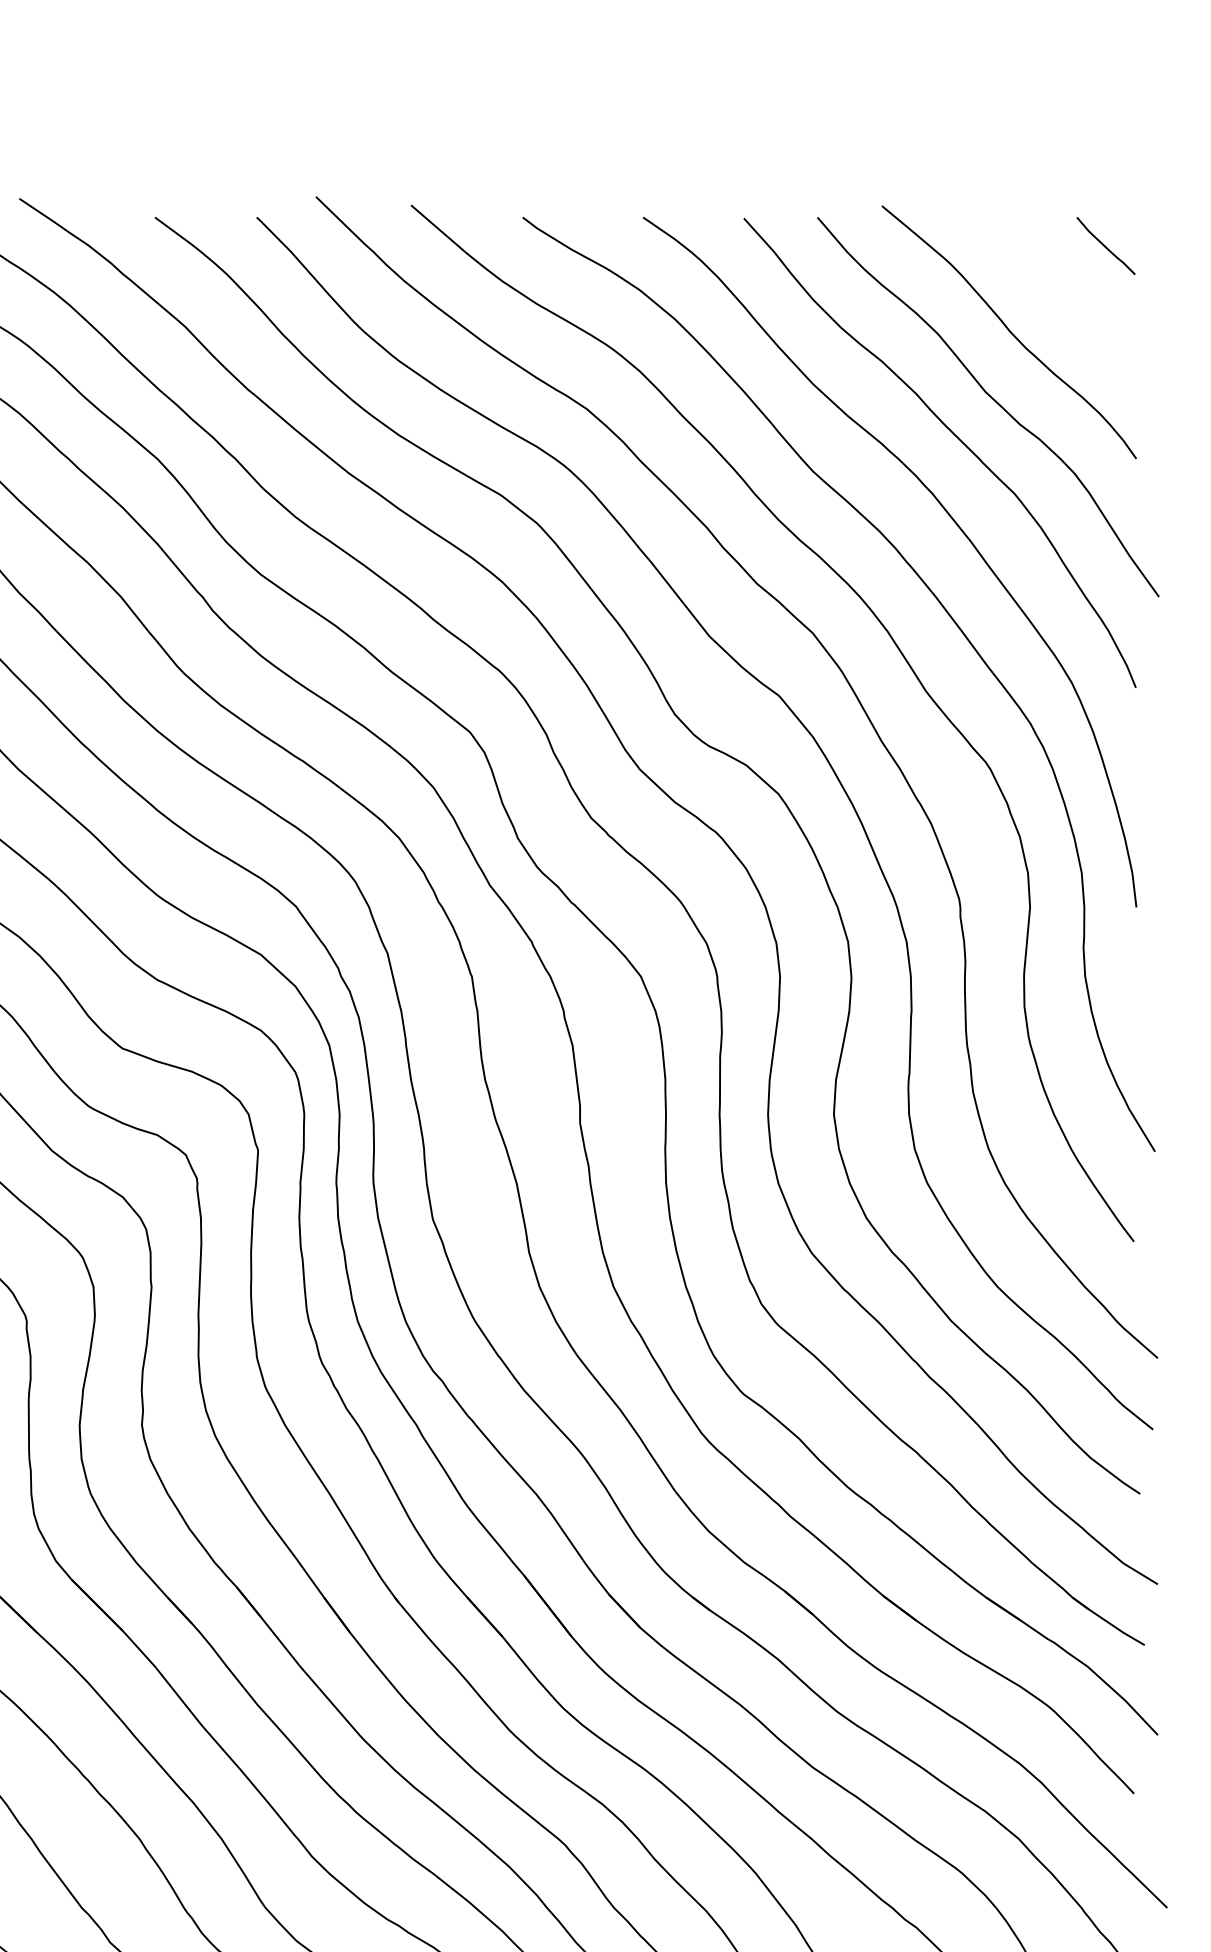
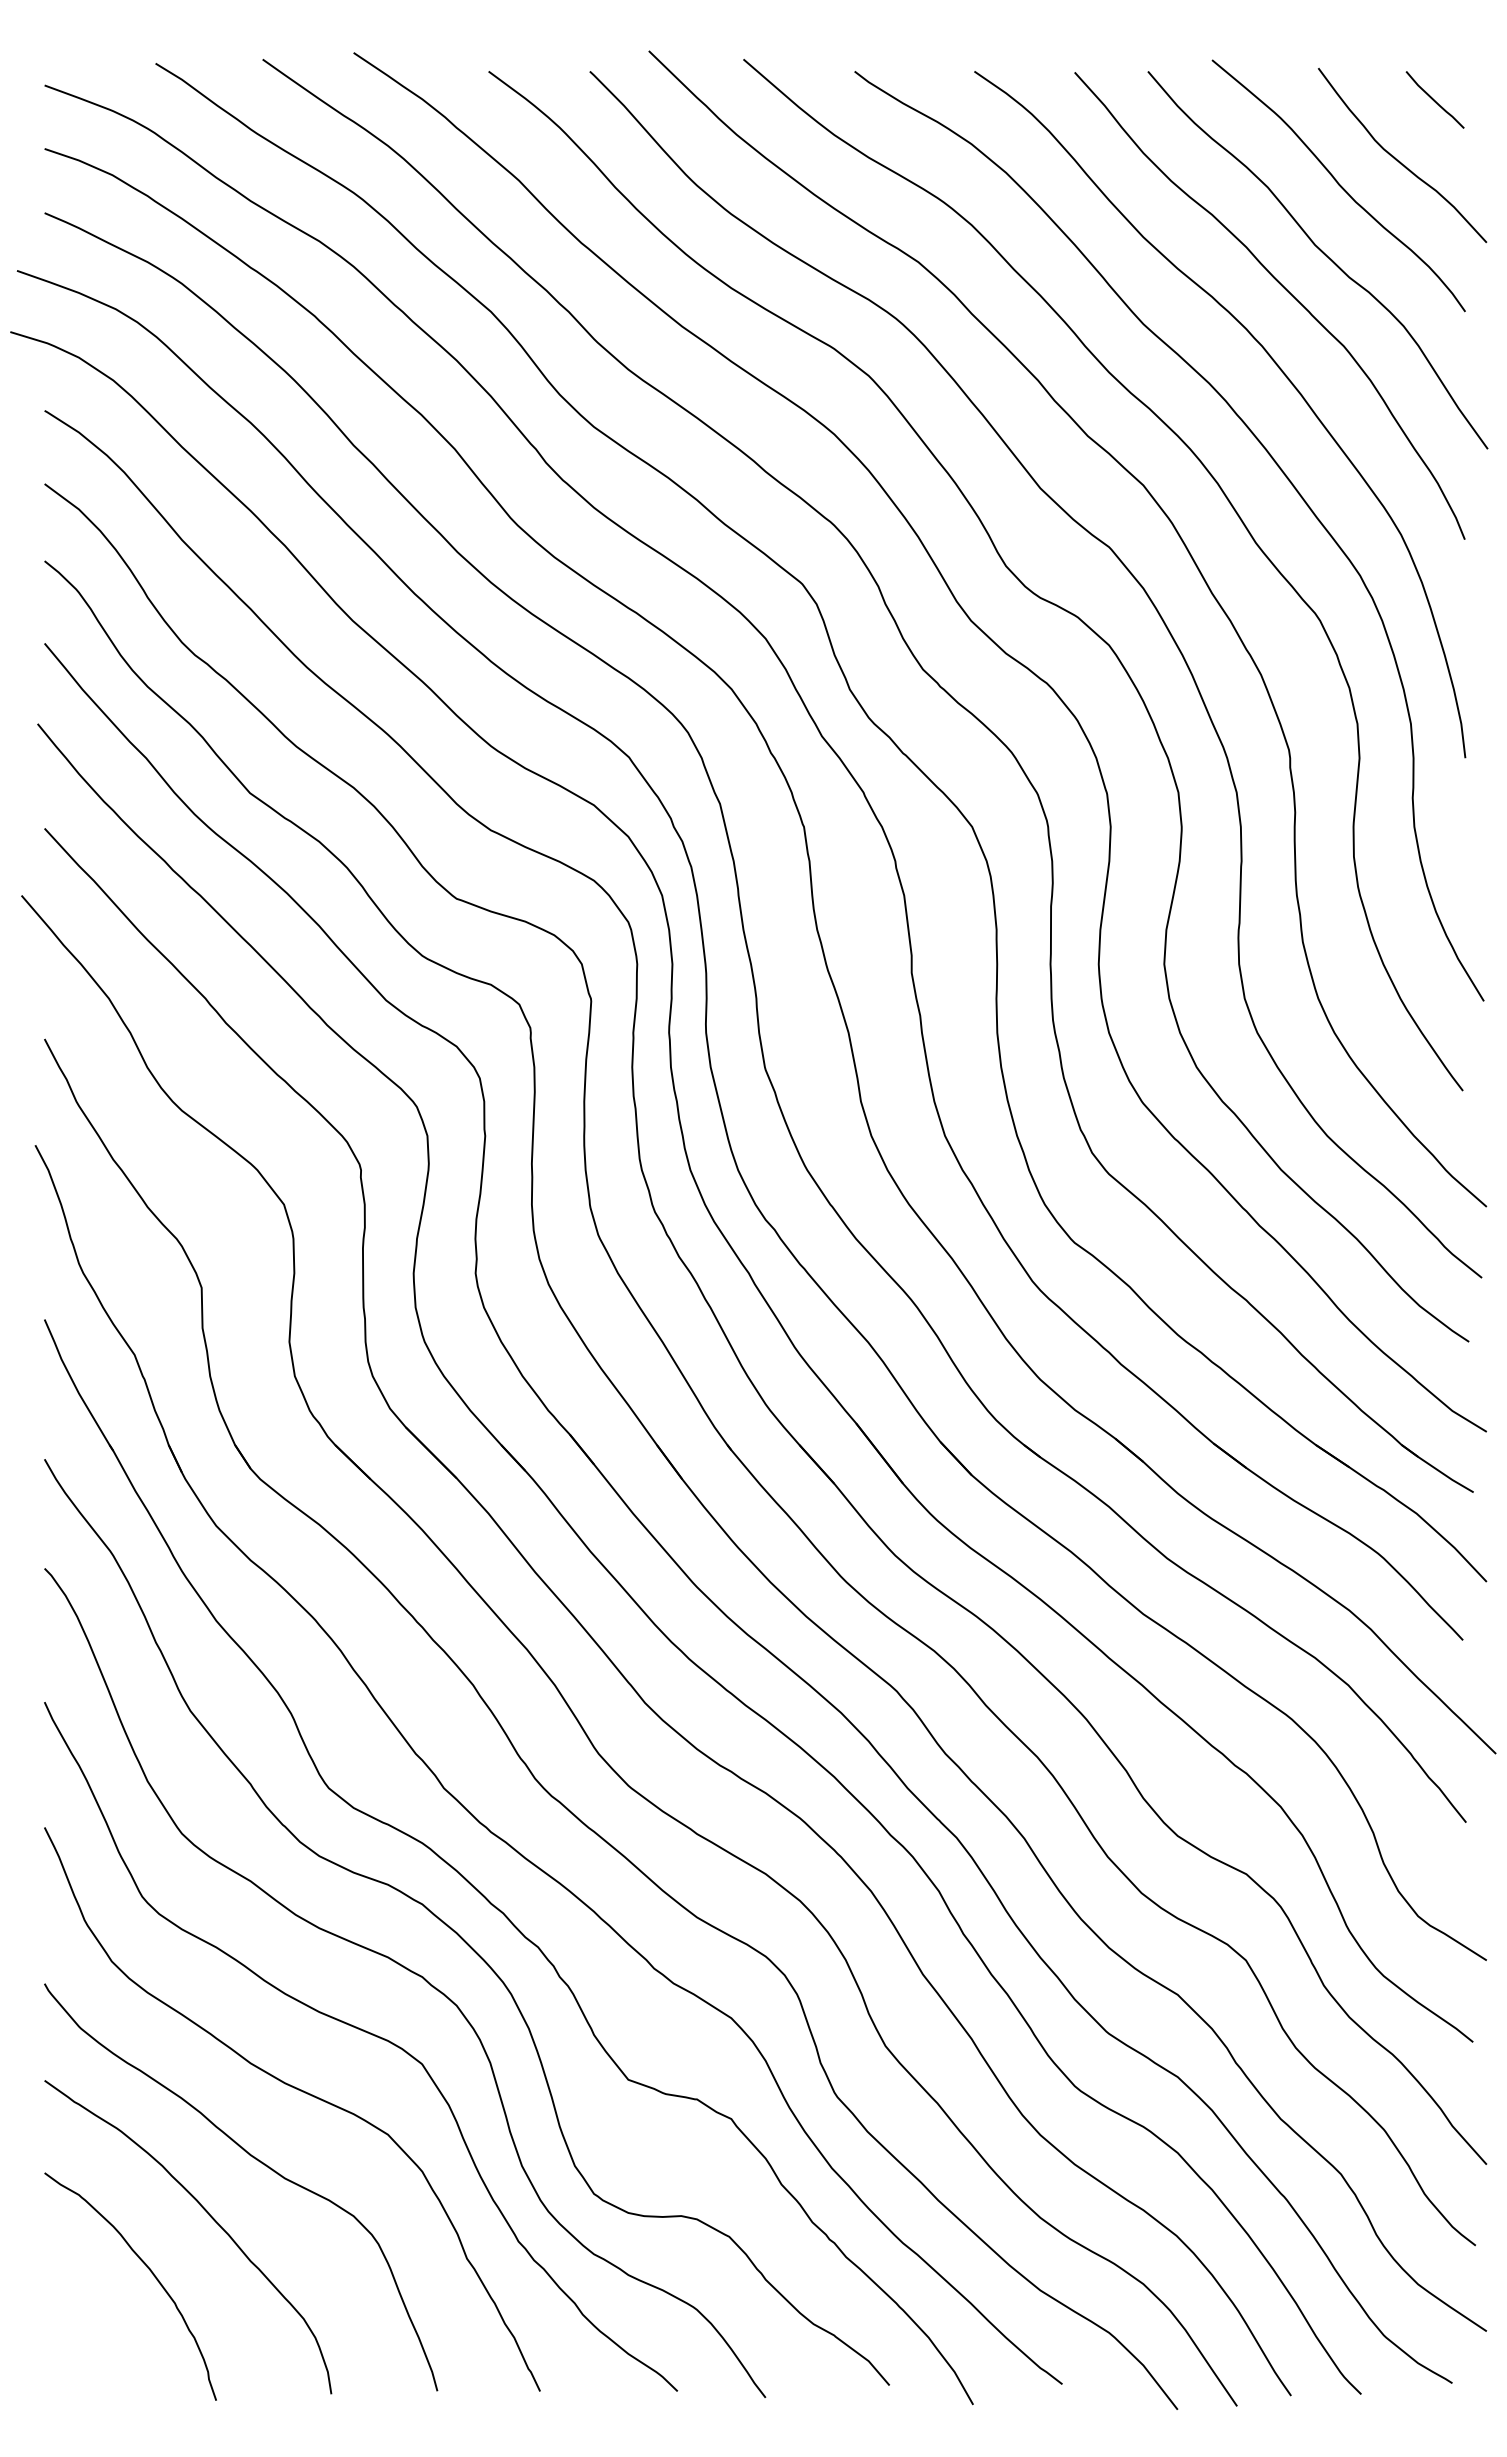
curve: (1070, 306) -> (1399, 160), added

